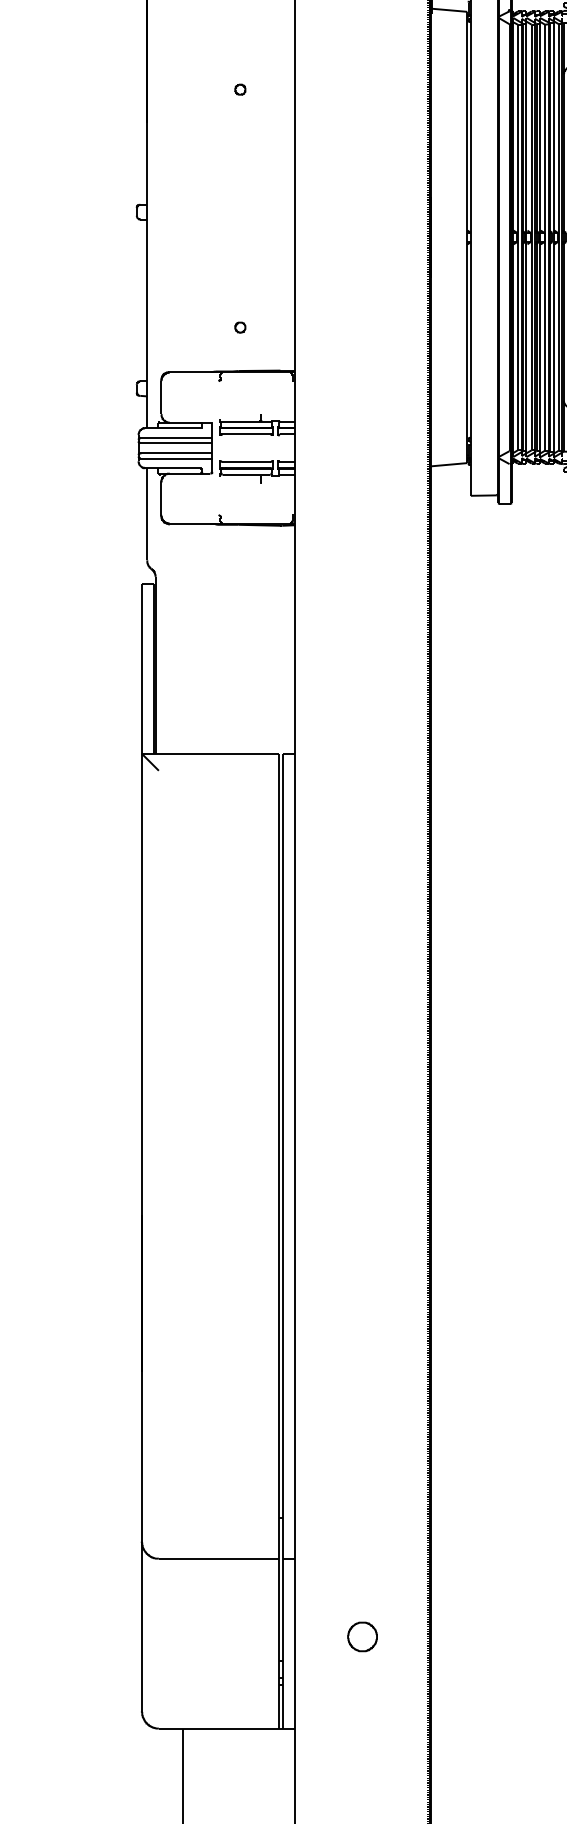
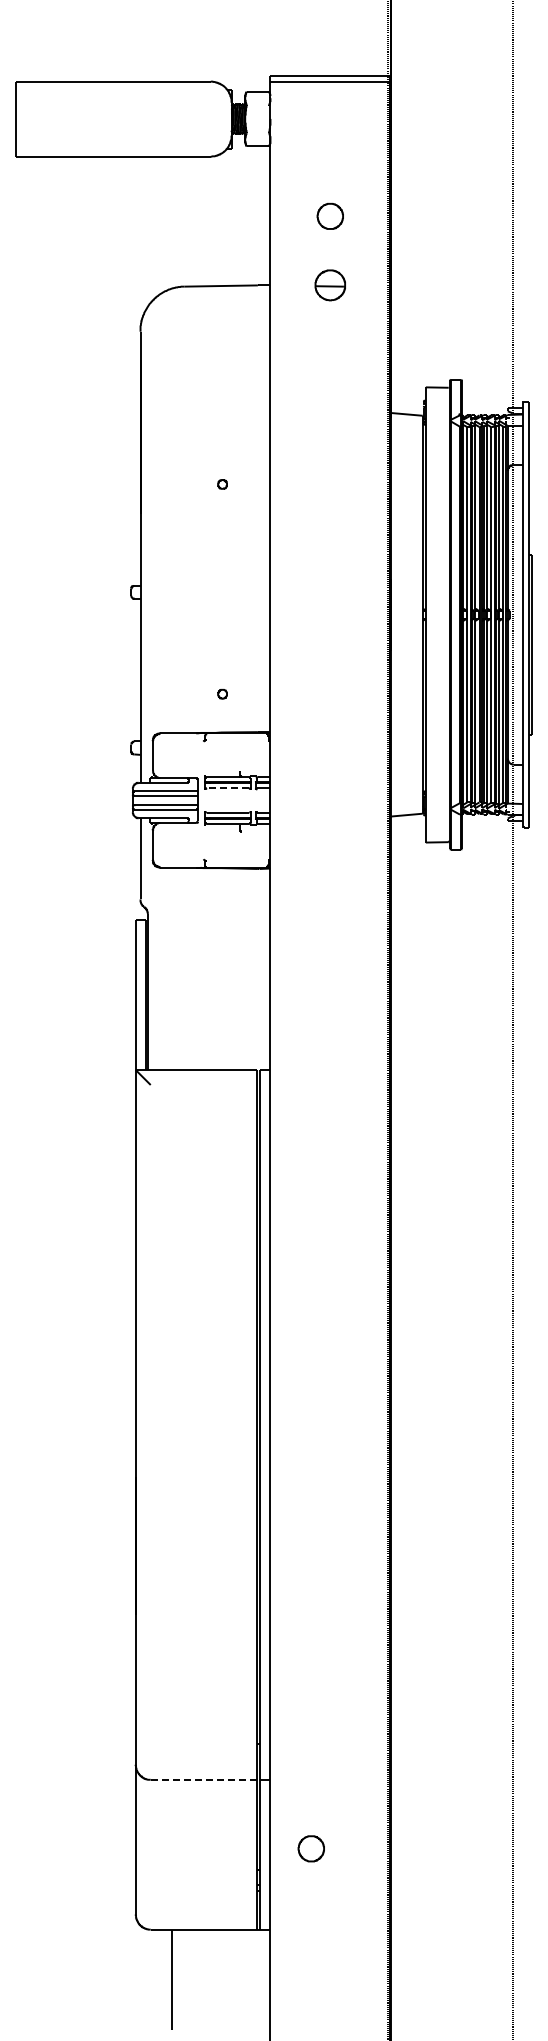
line: (245, 434) -> (227, 788), solid -> dashed
line: (218, 1558) -> (203, 1779), solid -> dashed
part: (361, 1636) -> (310, 1848), moved

